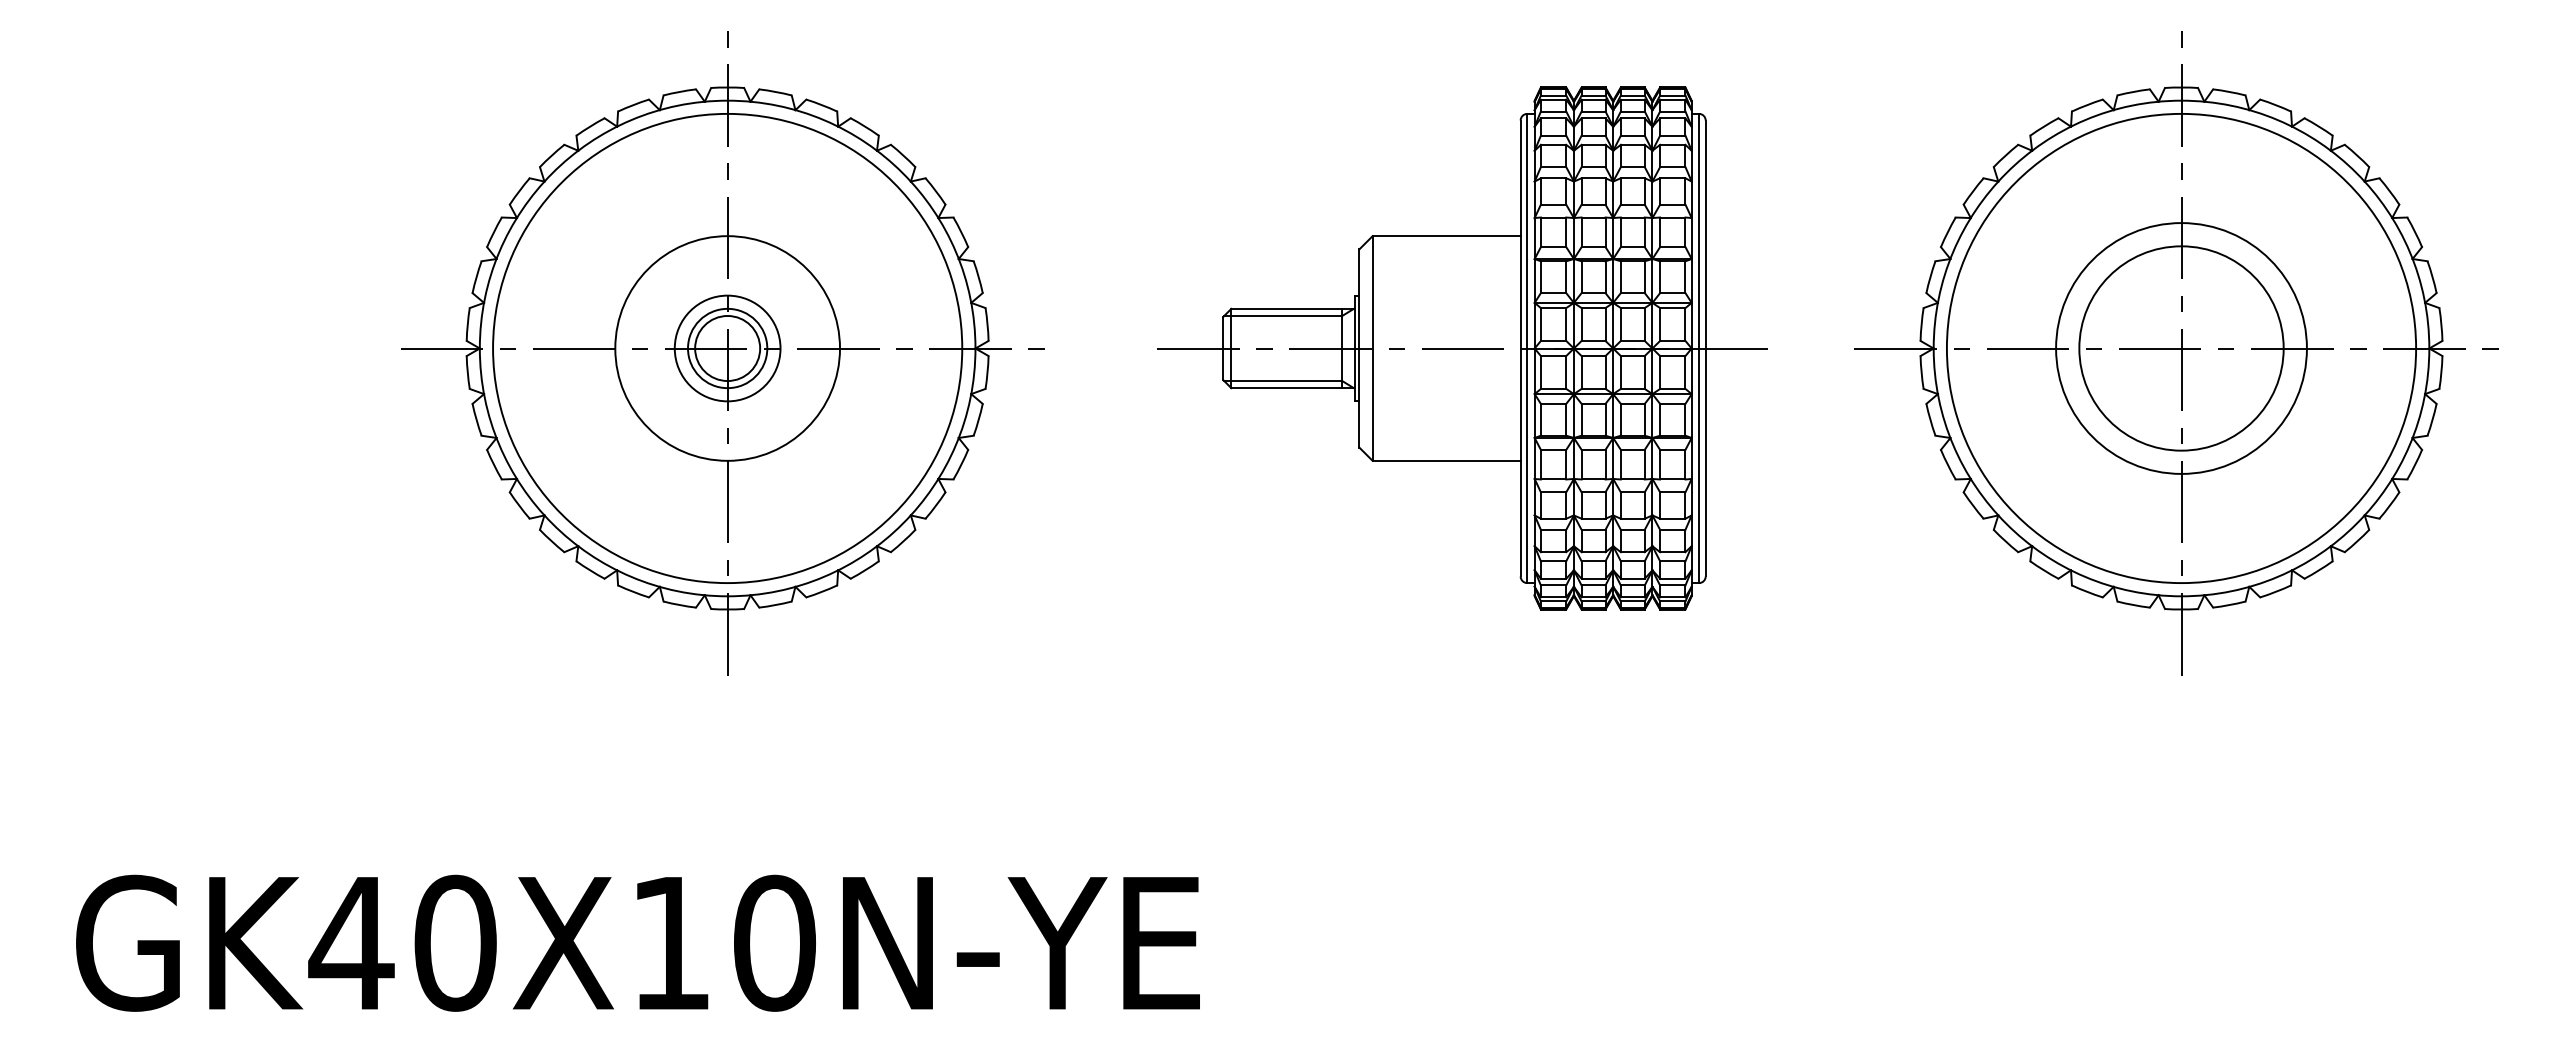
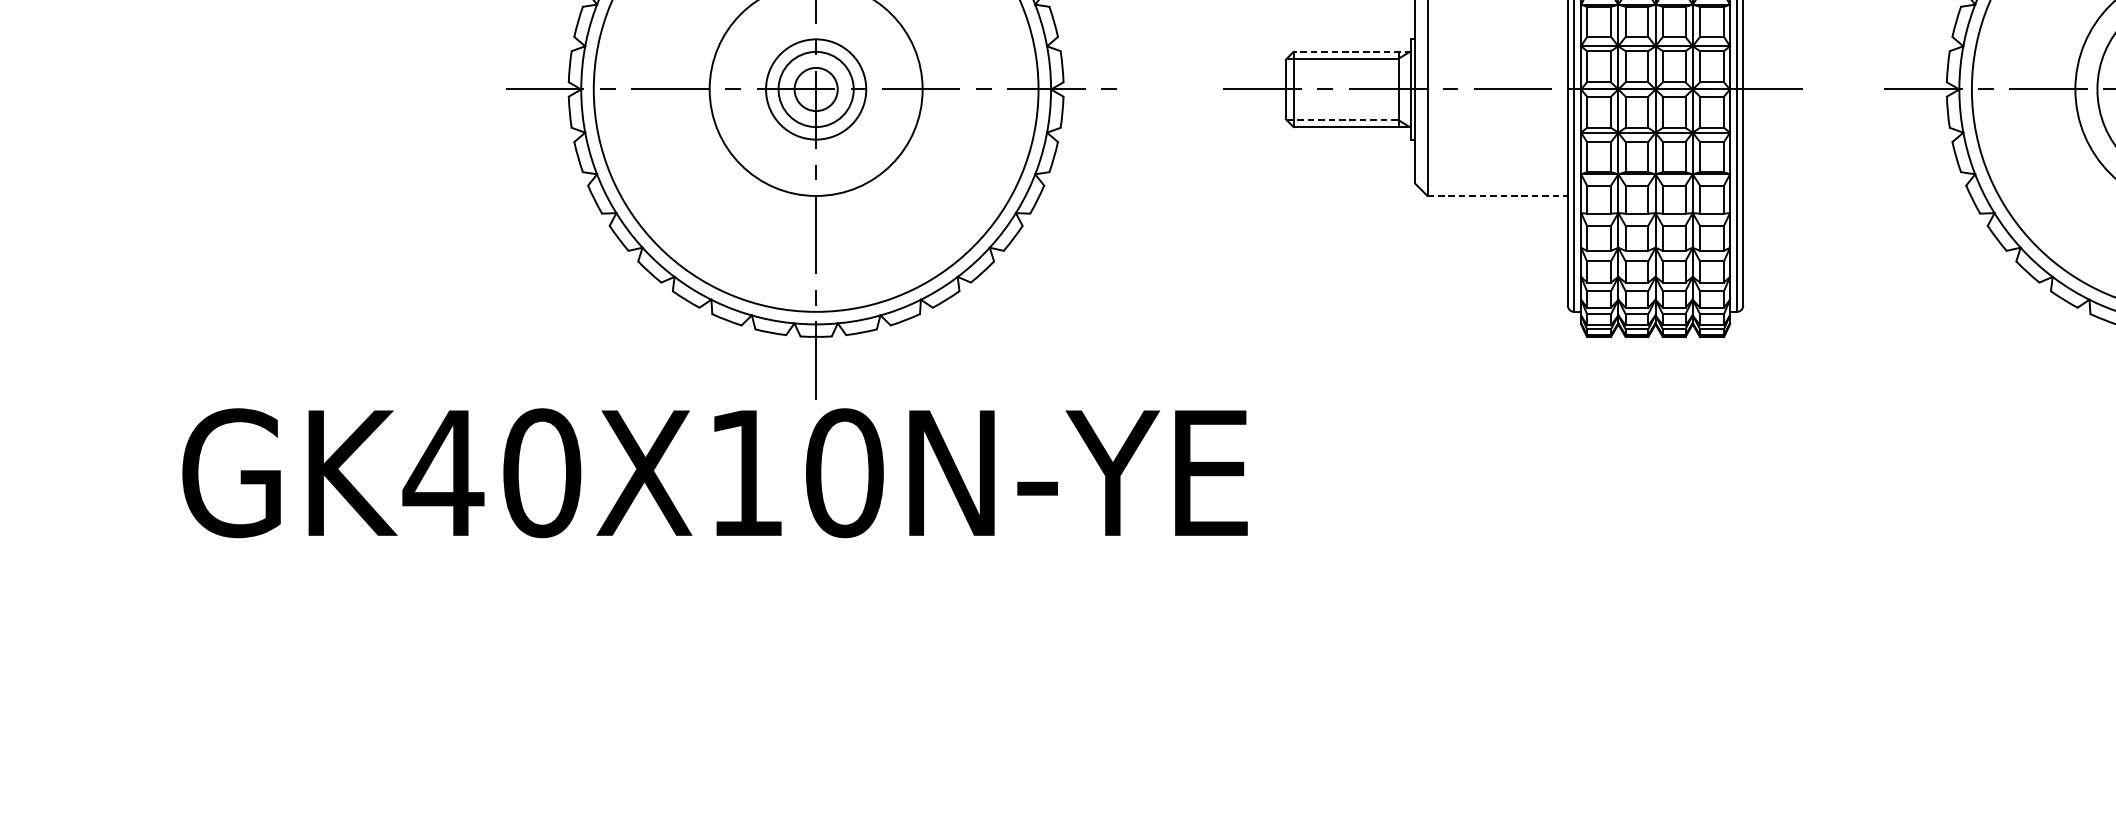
line: (1292, 308) -> (1351, 51), solid -> dashed
circle: (727, 348) -> (816, 89), size x0.7
line: (1283, 381) -> (1343, 120), solid -> dashed
line: (1447, 460) -> (1498, 195), solid -> dashed
text: (637, 942) -> (714, 472), moved

